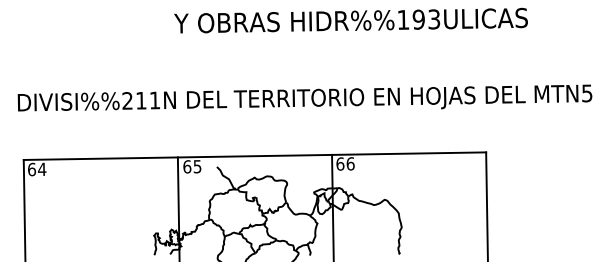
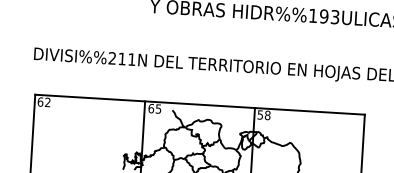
text: (345, 163) -> (264, 114), 66 -> 58
text: (42, 168) -> (48, 101), 64 -> 62

